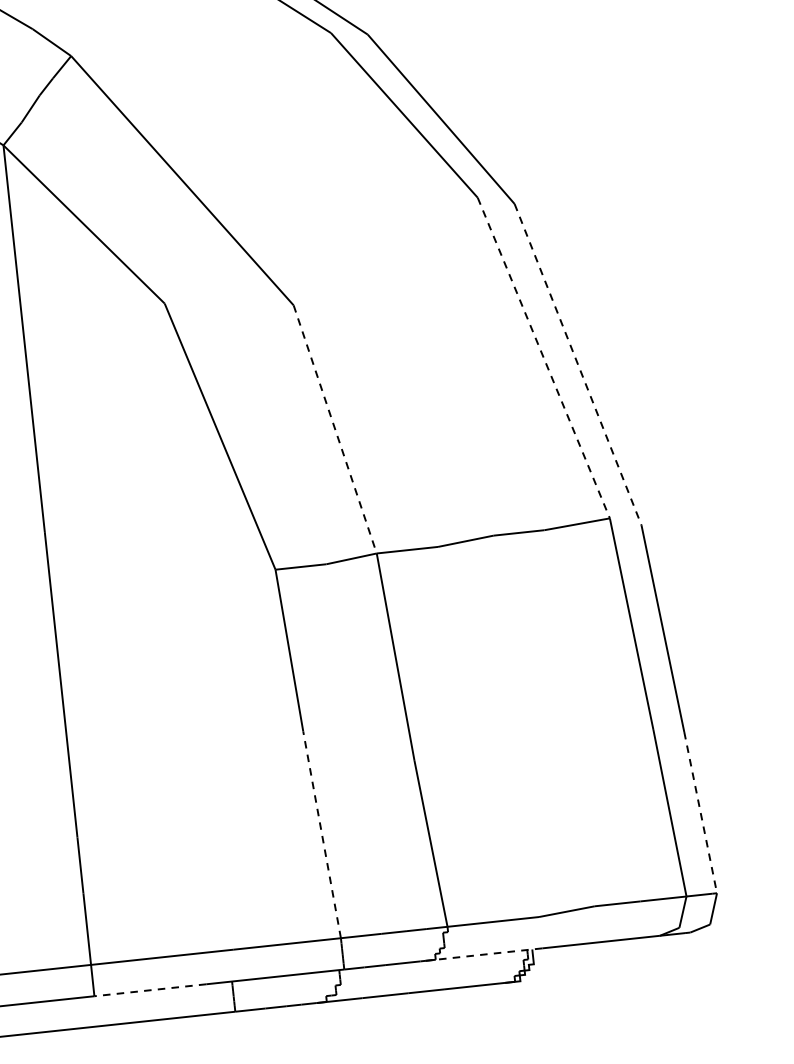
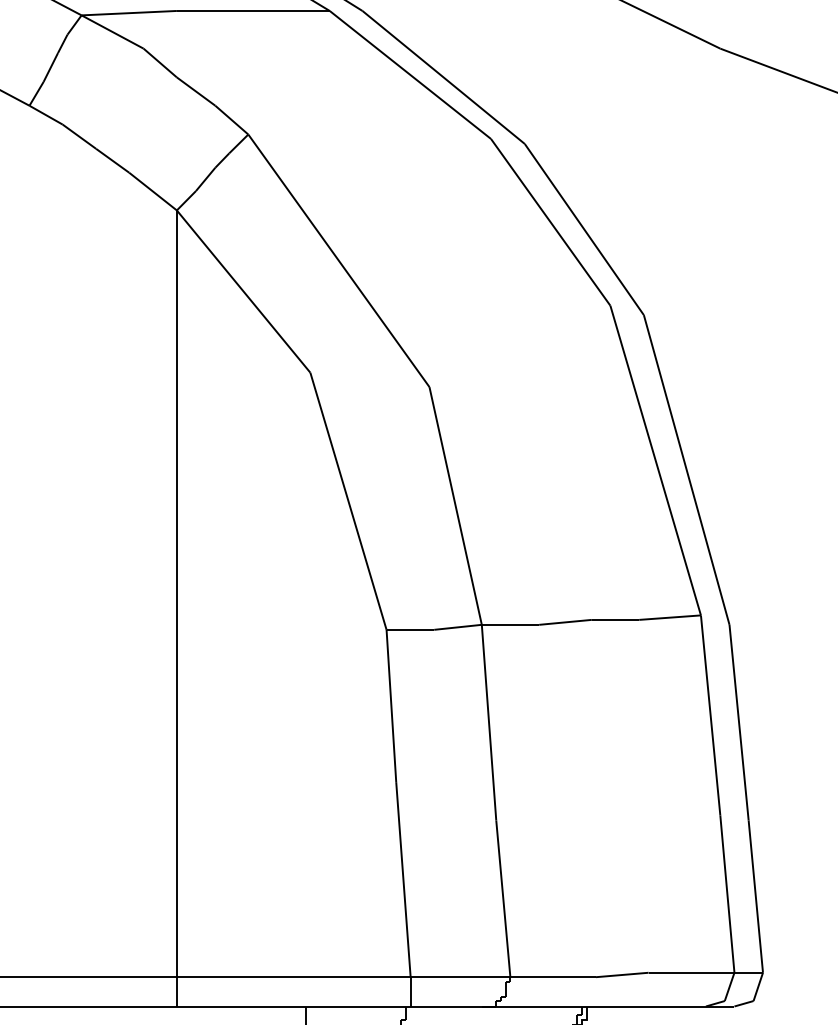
line: (543, 359) -> (655, 461), dashed -> solid
line: (577, 365) -> (686, 470), dashed -> solid
line: (334, 428) -> (455, 505), dashed -> solid
line: (700, 812) -> (755, 896), dashed -> solid
line: (322, 834) -> (403, 879), dashed -> solid
line: (480, 954) -> (538, 1006), dashed -> solid
line: (149, 990) -> (228, 1006), dashed -> solid

